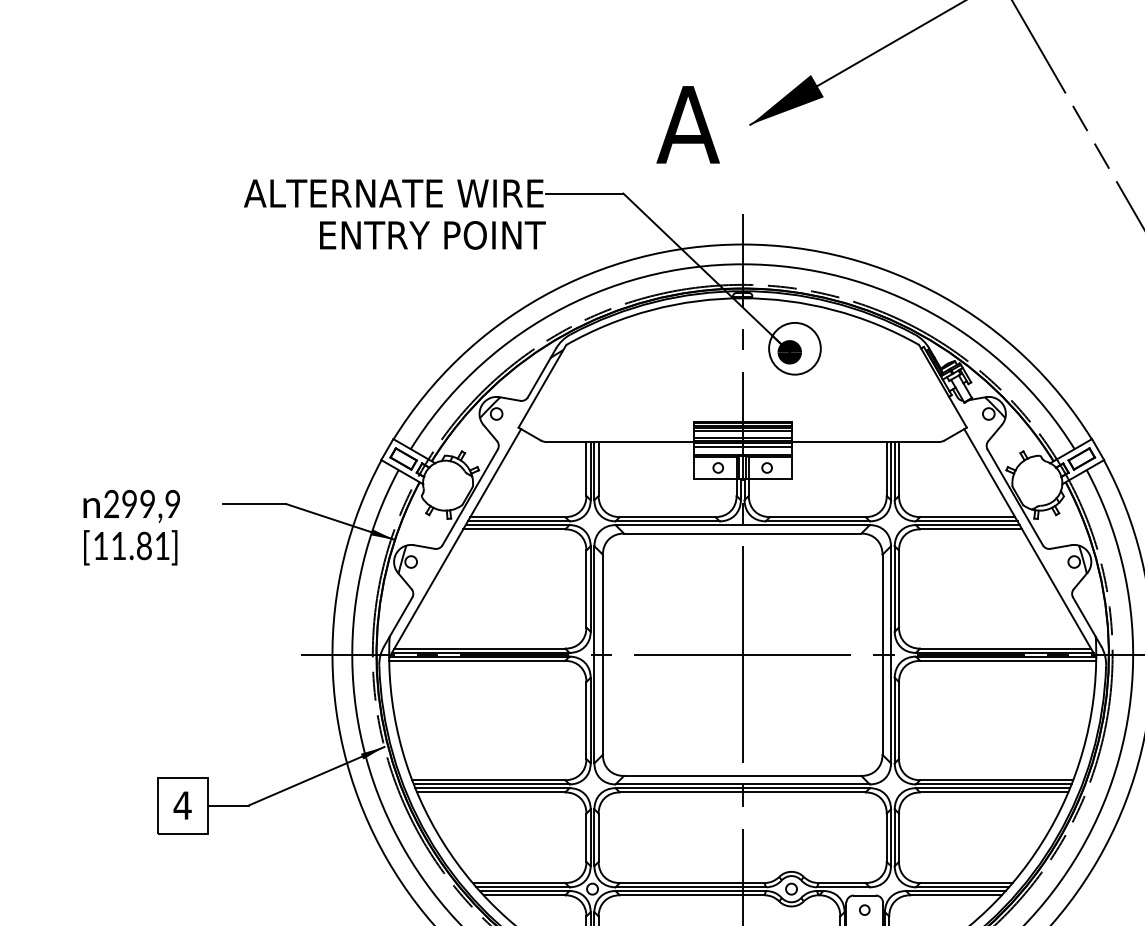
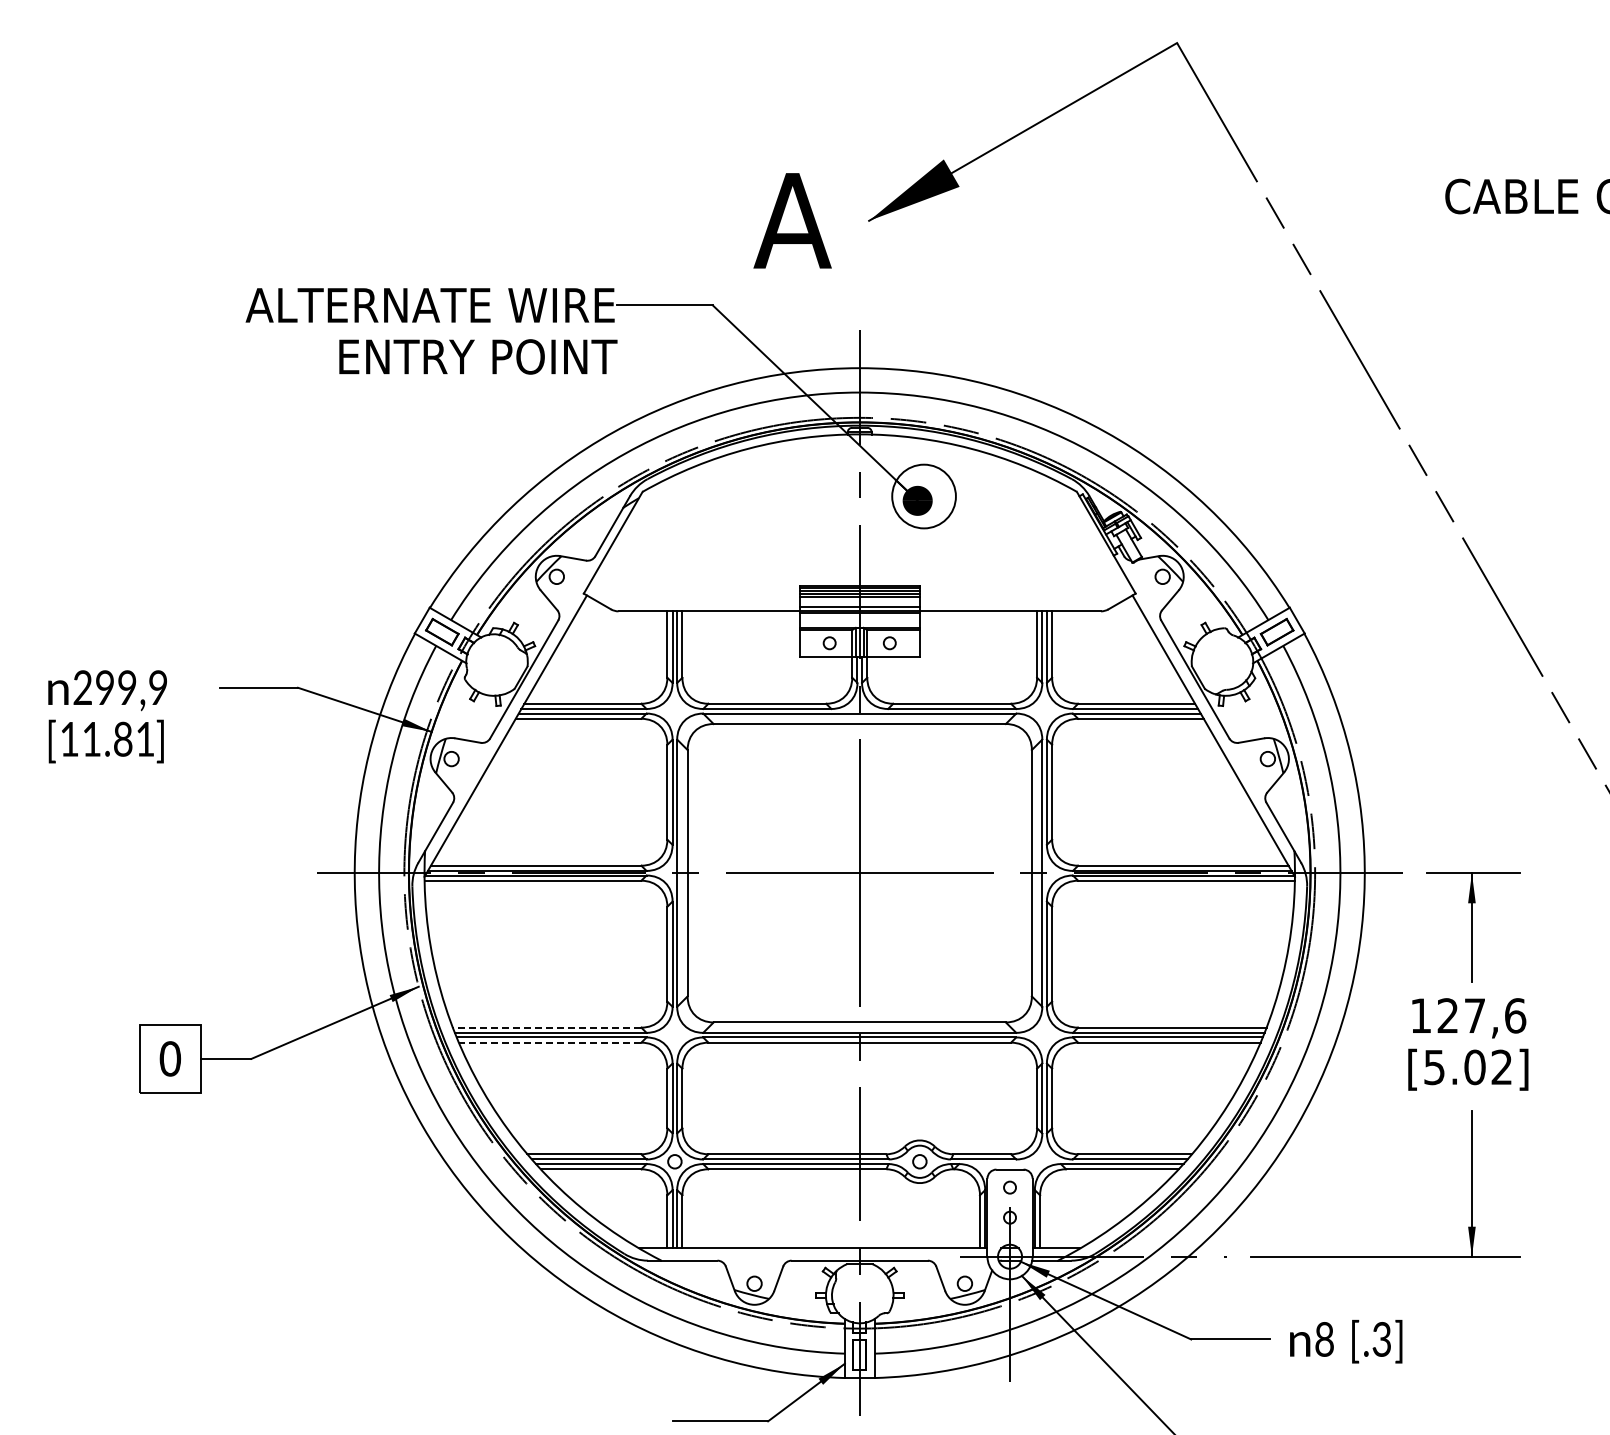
line: (742, 447) -> (859, 617), removed
line: (488, 780) -> (546, 1027), solid -> dashed
line: (490, 792) -> (549, 1042), solid -> dashed
text: (182, 805) -> (170, 1058), 4 -> 0

